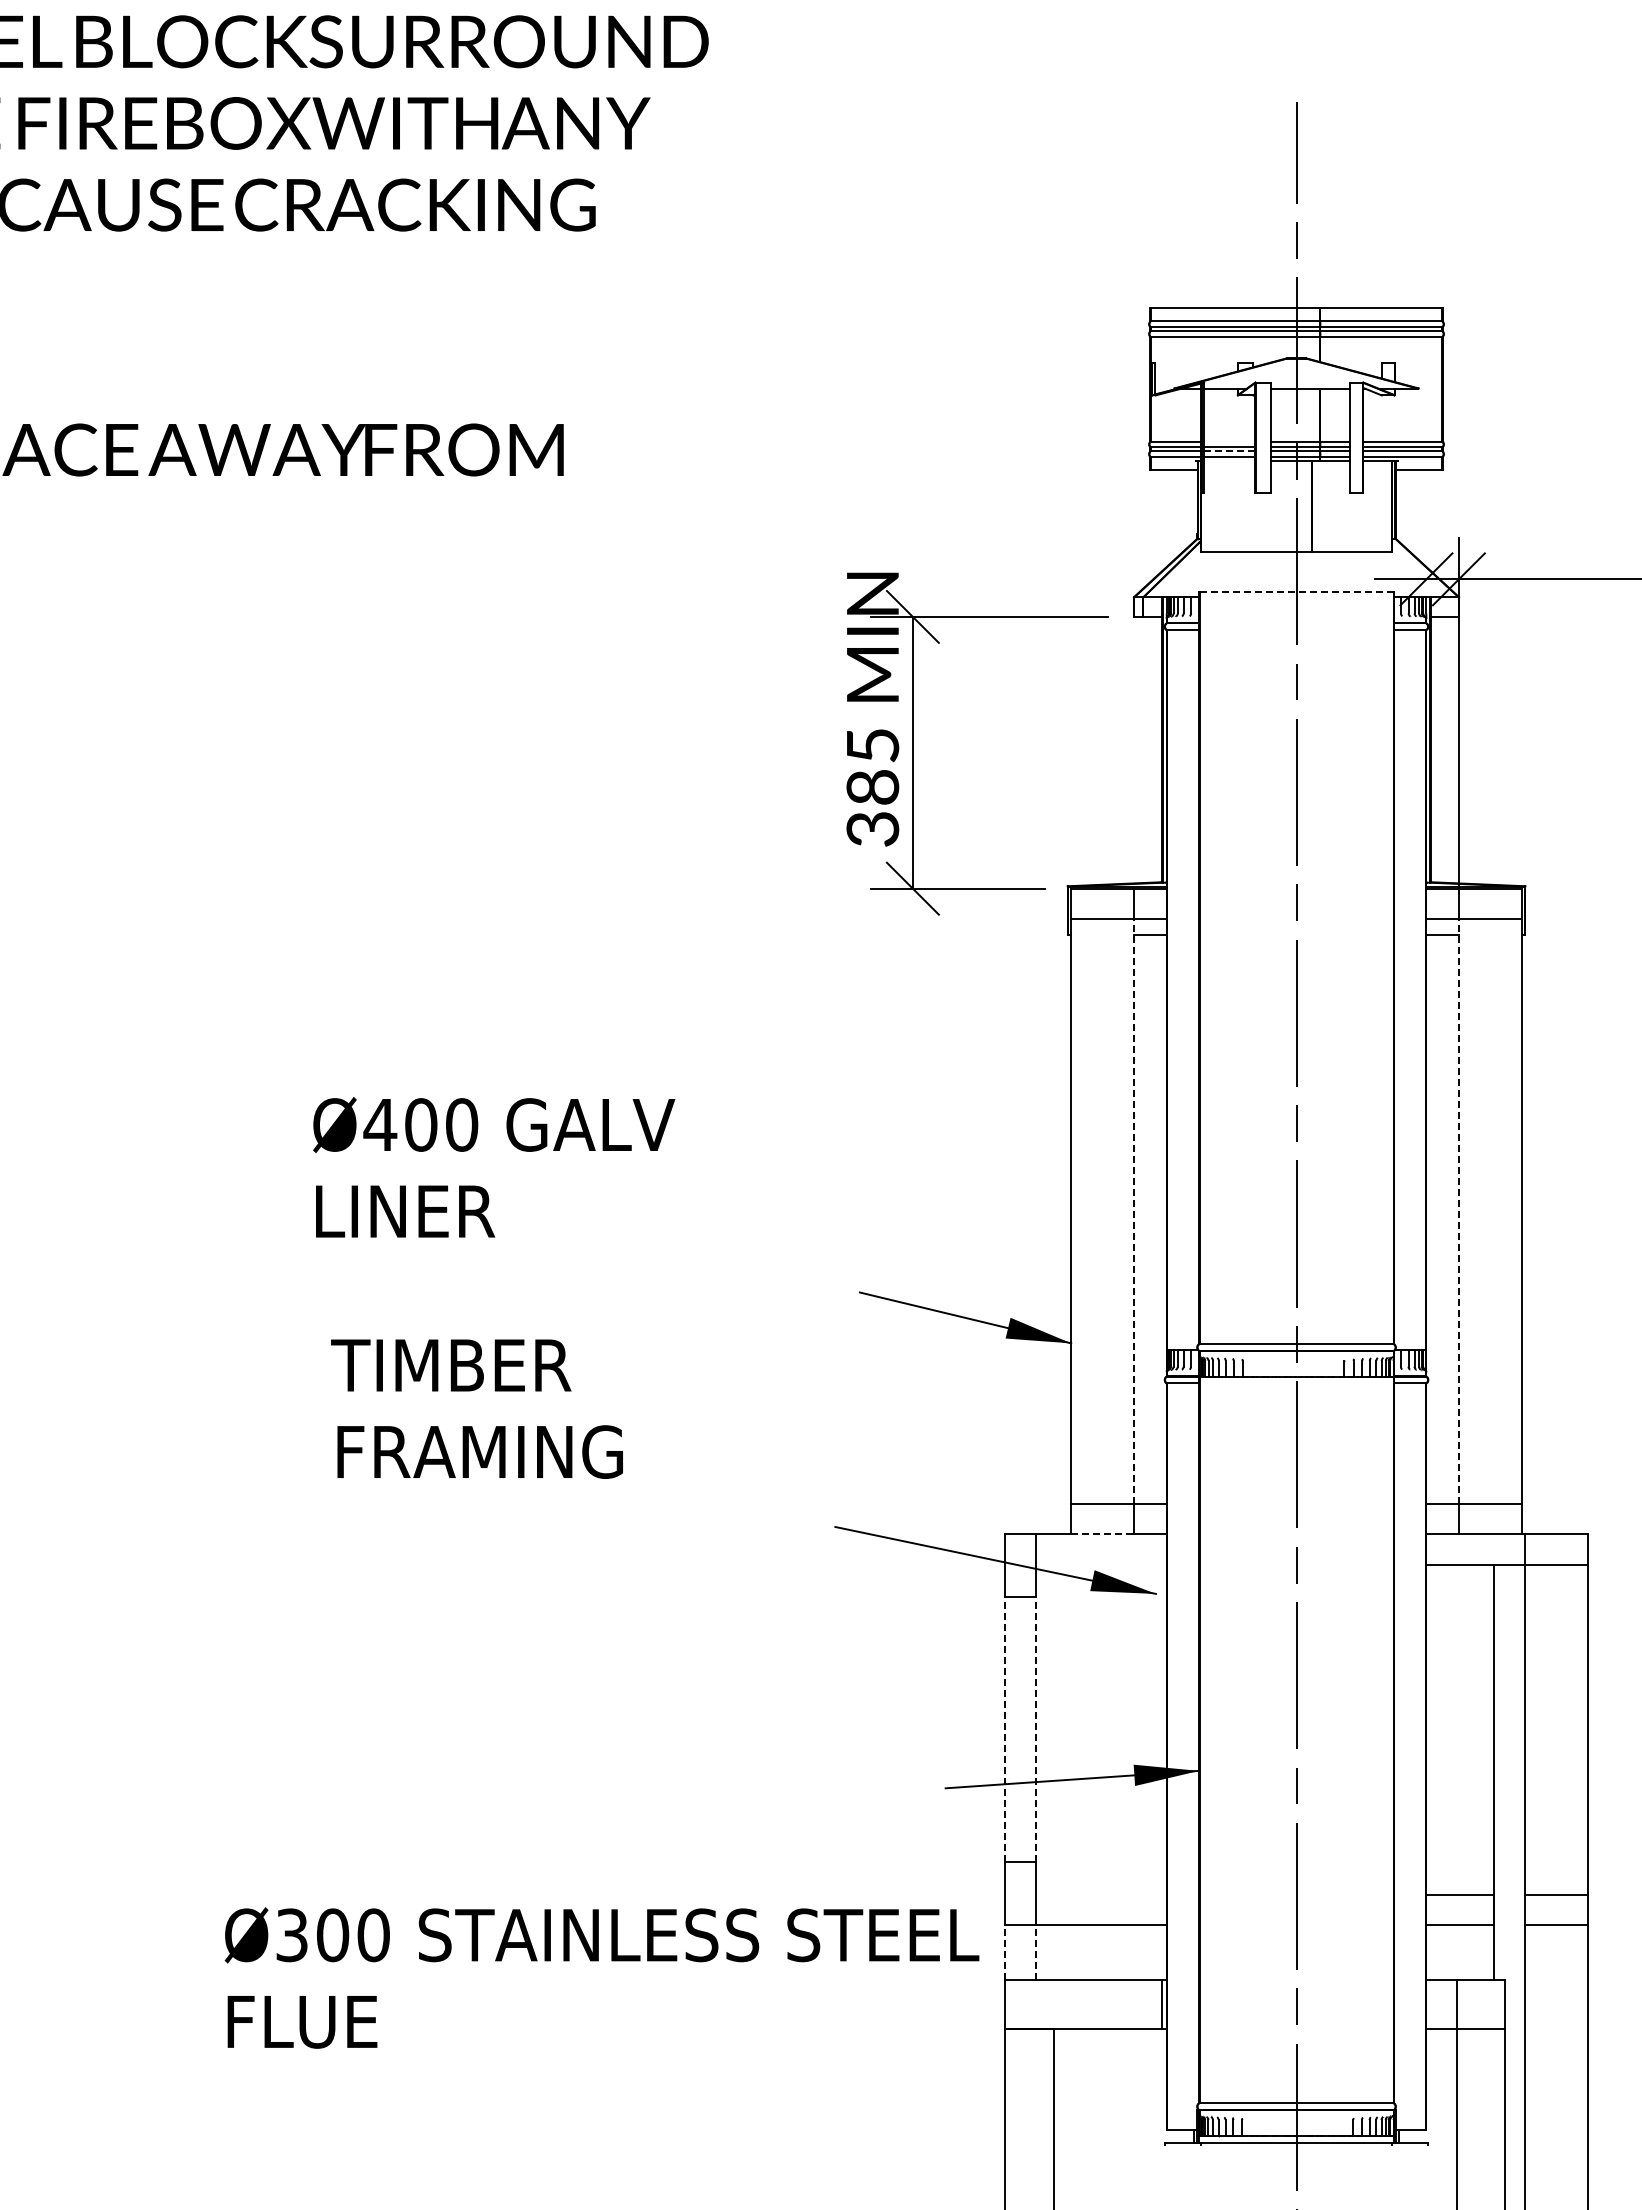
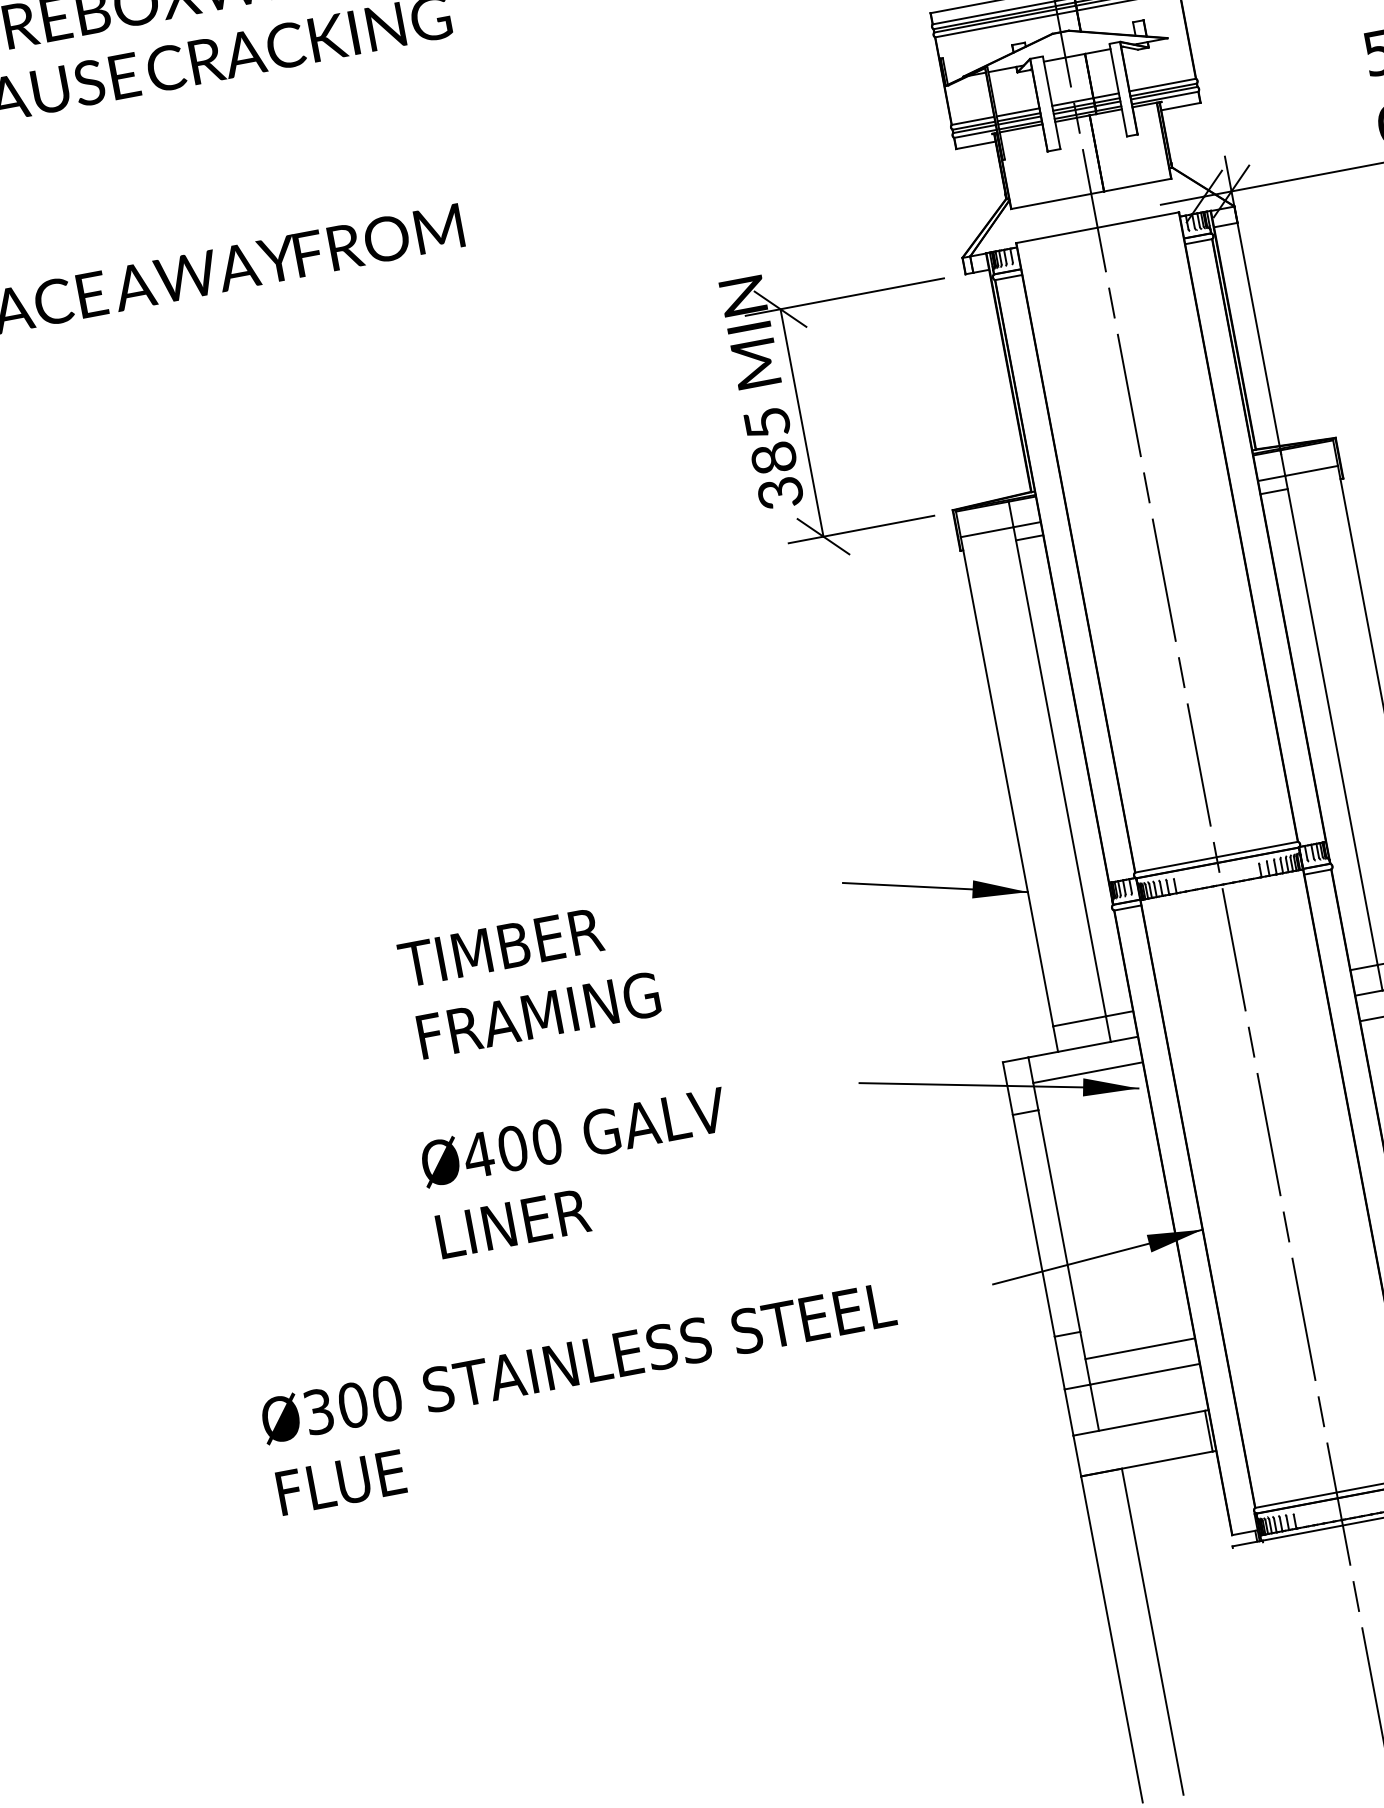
line: (1229, 441) -> (1017, 112), added
line: (1229, 451) -> (1019, 120), dashed -> solid
line: (1229, 460) -> (1020, 128), added
line: (1296, 592) -> (1097, 228), dashed -> solid
text: (494, 1167) -> (580, 1172), moved
line: (1134, 1210) -> (1059, 770), dashed -> solid
line: (1458, 1210) -> (1330, 719), dashed -> solid
text: (476, 1408) -> (528, 979), moved
line: (1103, 1534) -> (1085, 1047), dashed -> solid
line: (1100, 1564) -> (1087, 1072), added
line: (1005, 1729) -> (1033, 1225), dashed -> solid
line: (1035, 1729) -> (1059, 1220), dashed -> solid
line: (1100, 1894) -> (1139, 1348), added
line: (1005, 1952) -> (1069, 1412), dashed -> solid
line: (1035, 1952) -> (1094, 1407), dashed -> solid
text: (601, 1977) -> (584, 1398), moved

